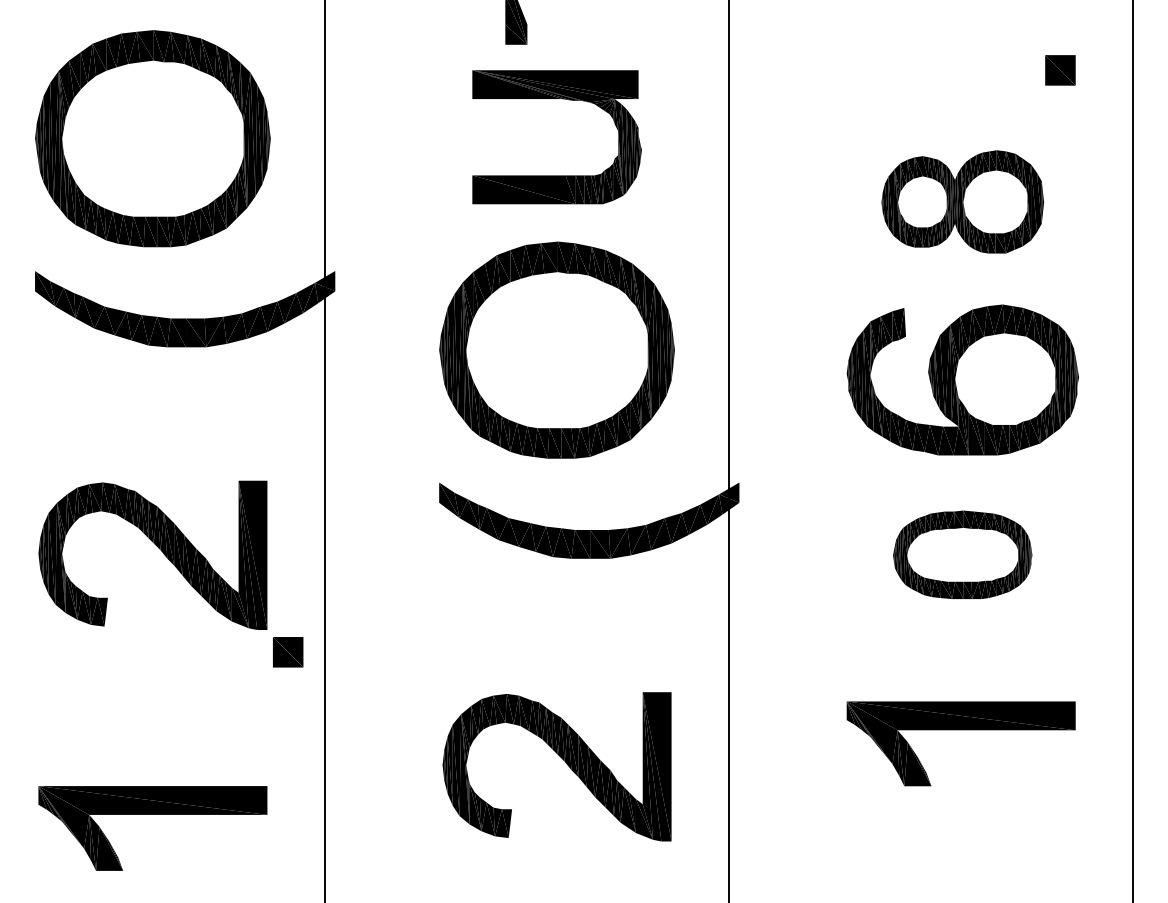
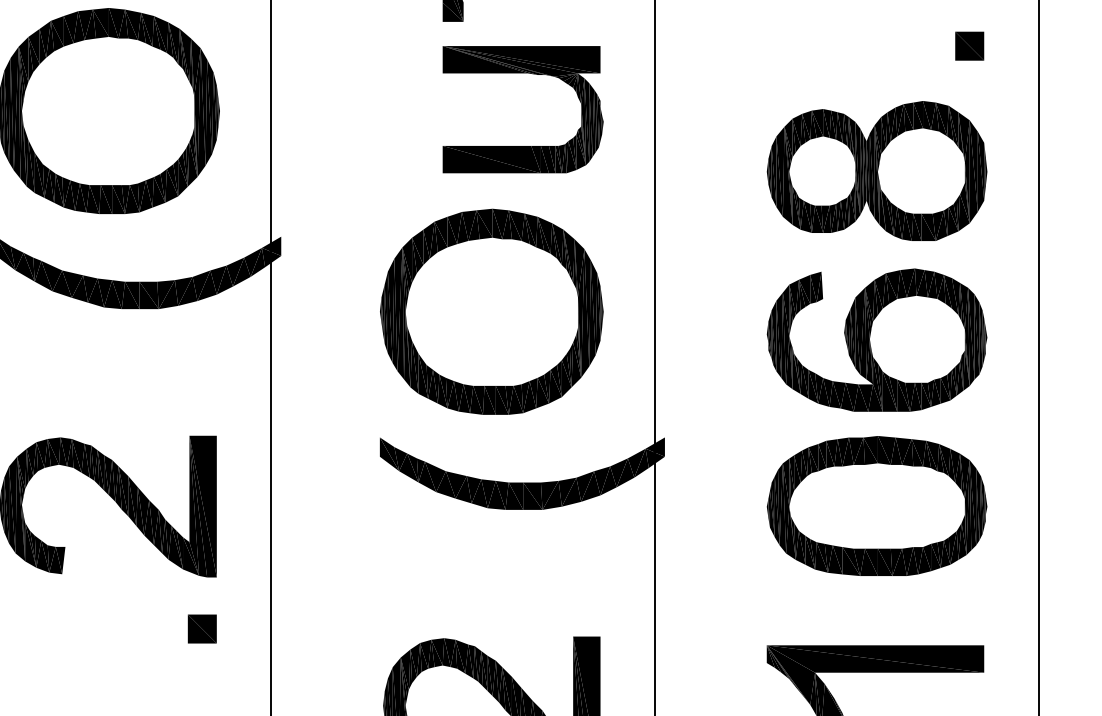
part: (556, 175) -> (522, 145), moved
part: (962, 201) -> (876, 170), size x1.43
part: (962, 554) -> (876, 505), size x1.67
part: (288, 652) -> (202, 629), moved

